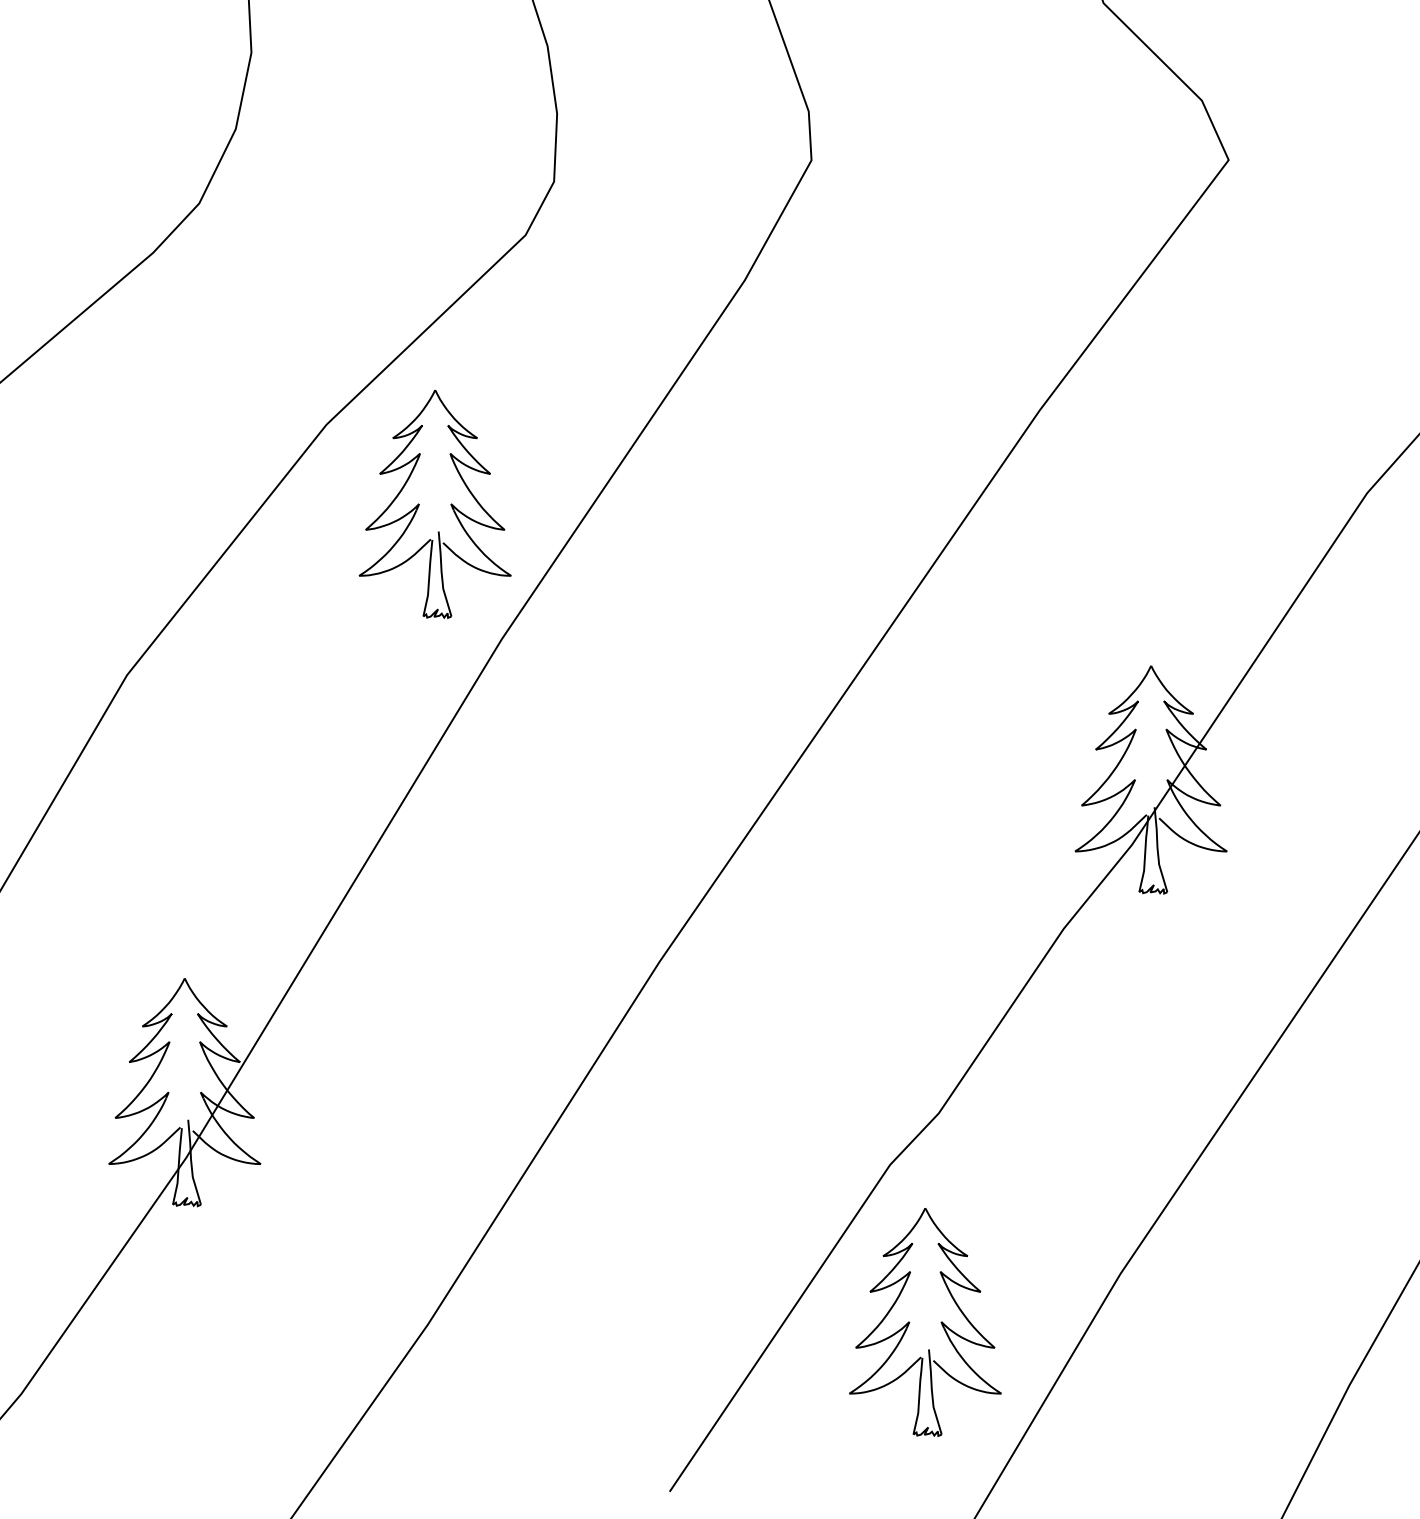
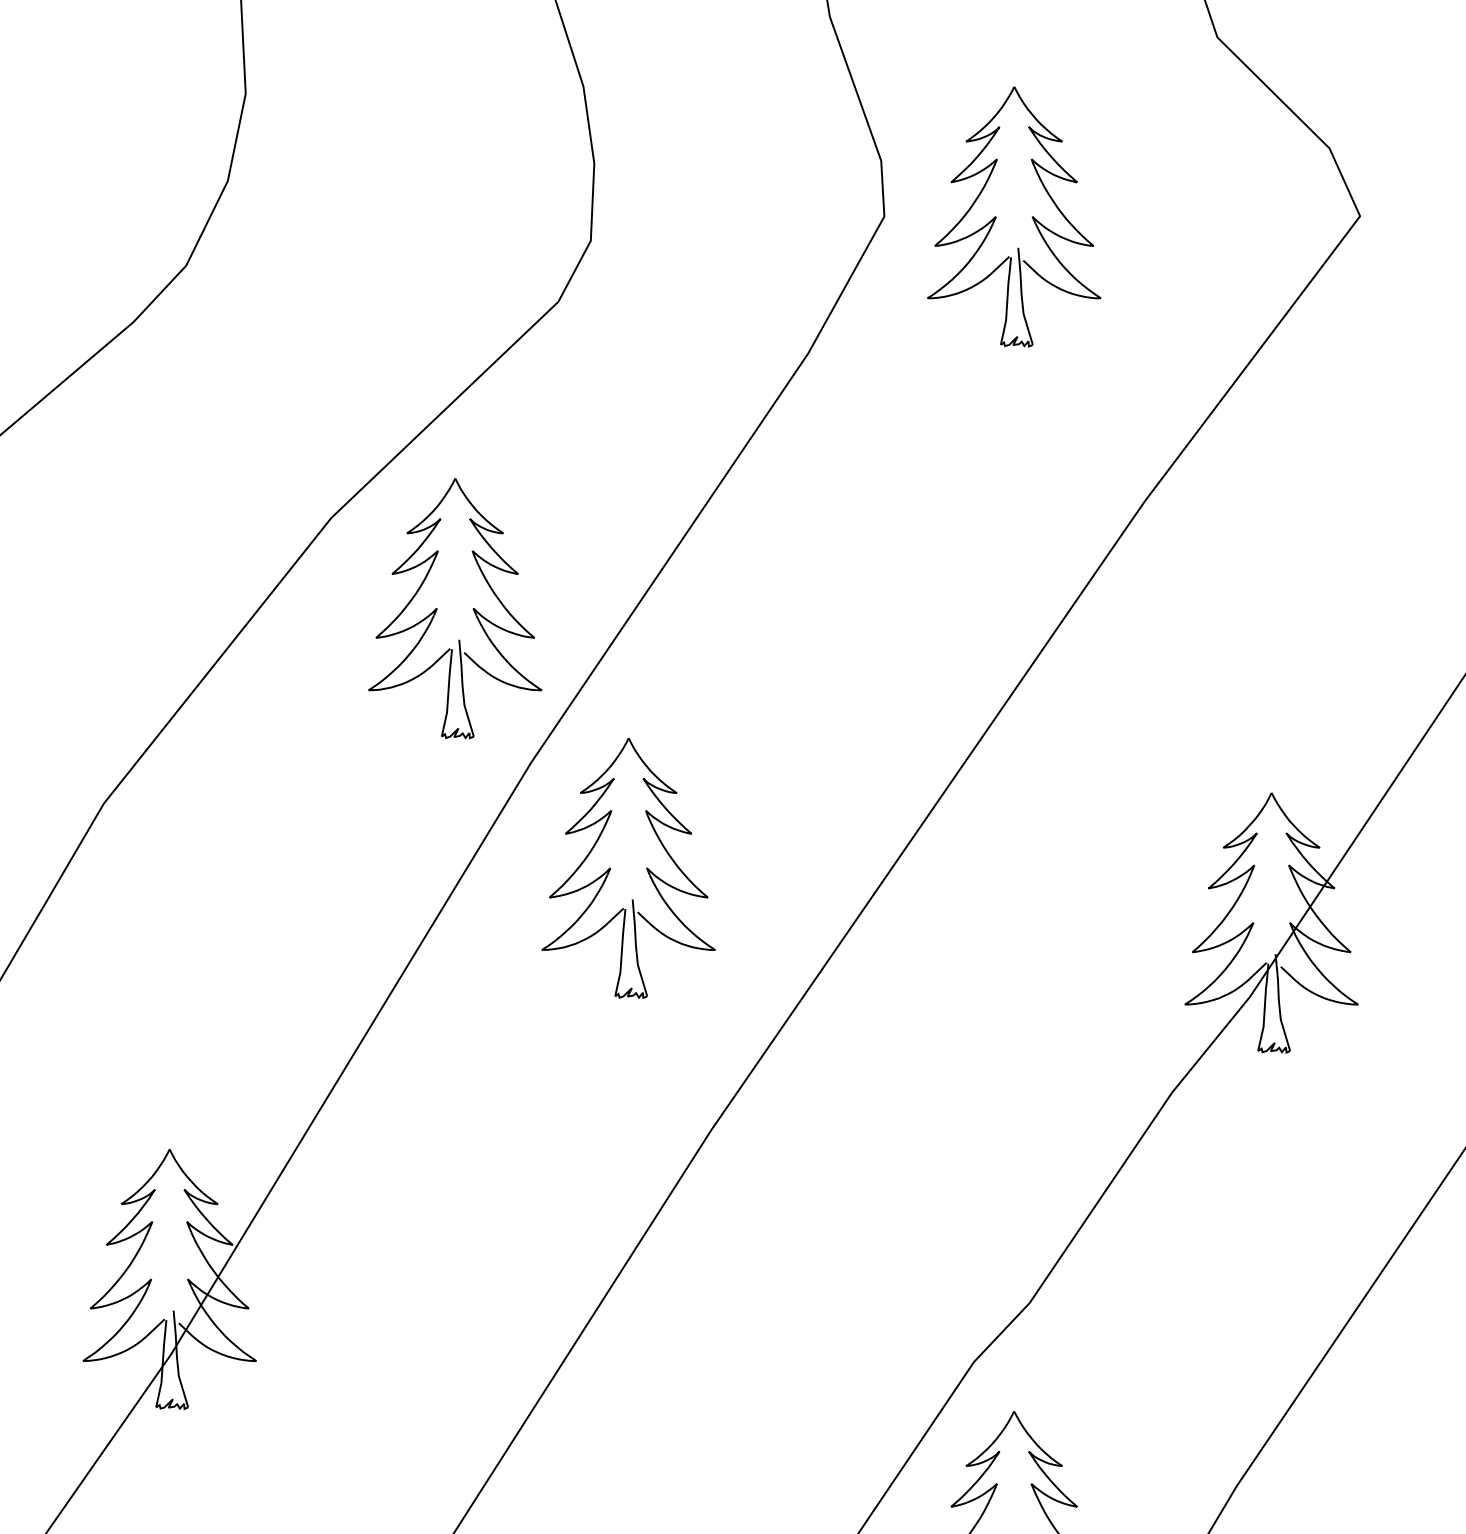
part: (940, 160) -> (1031, 216), added
part: (602, 732) -> (646, 868), added

